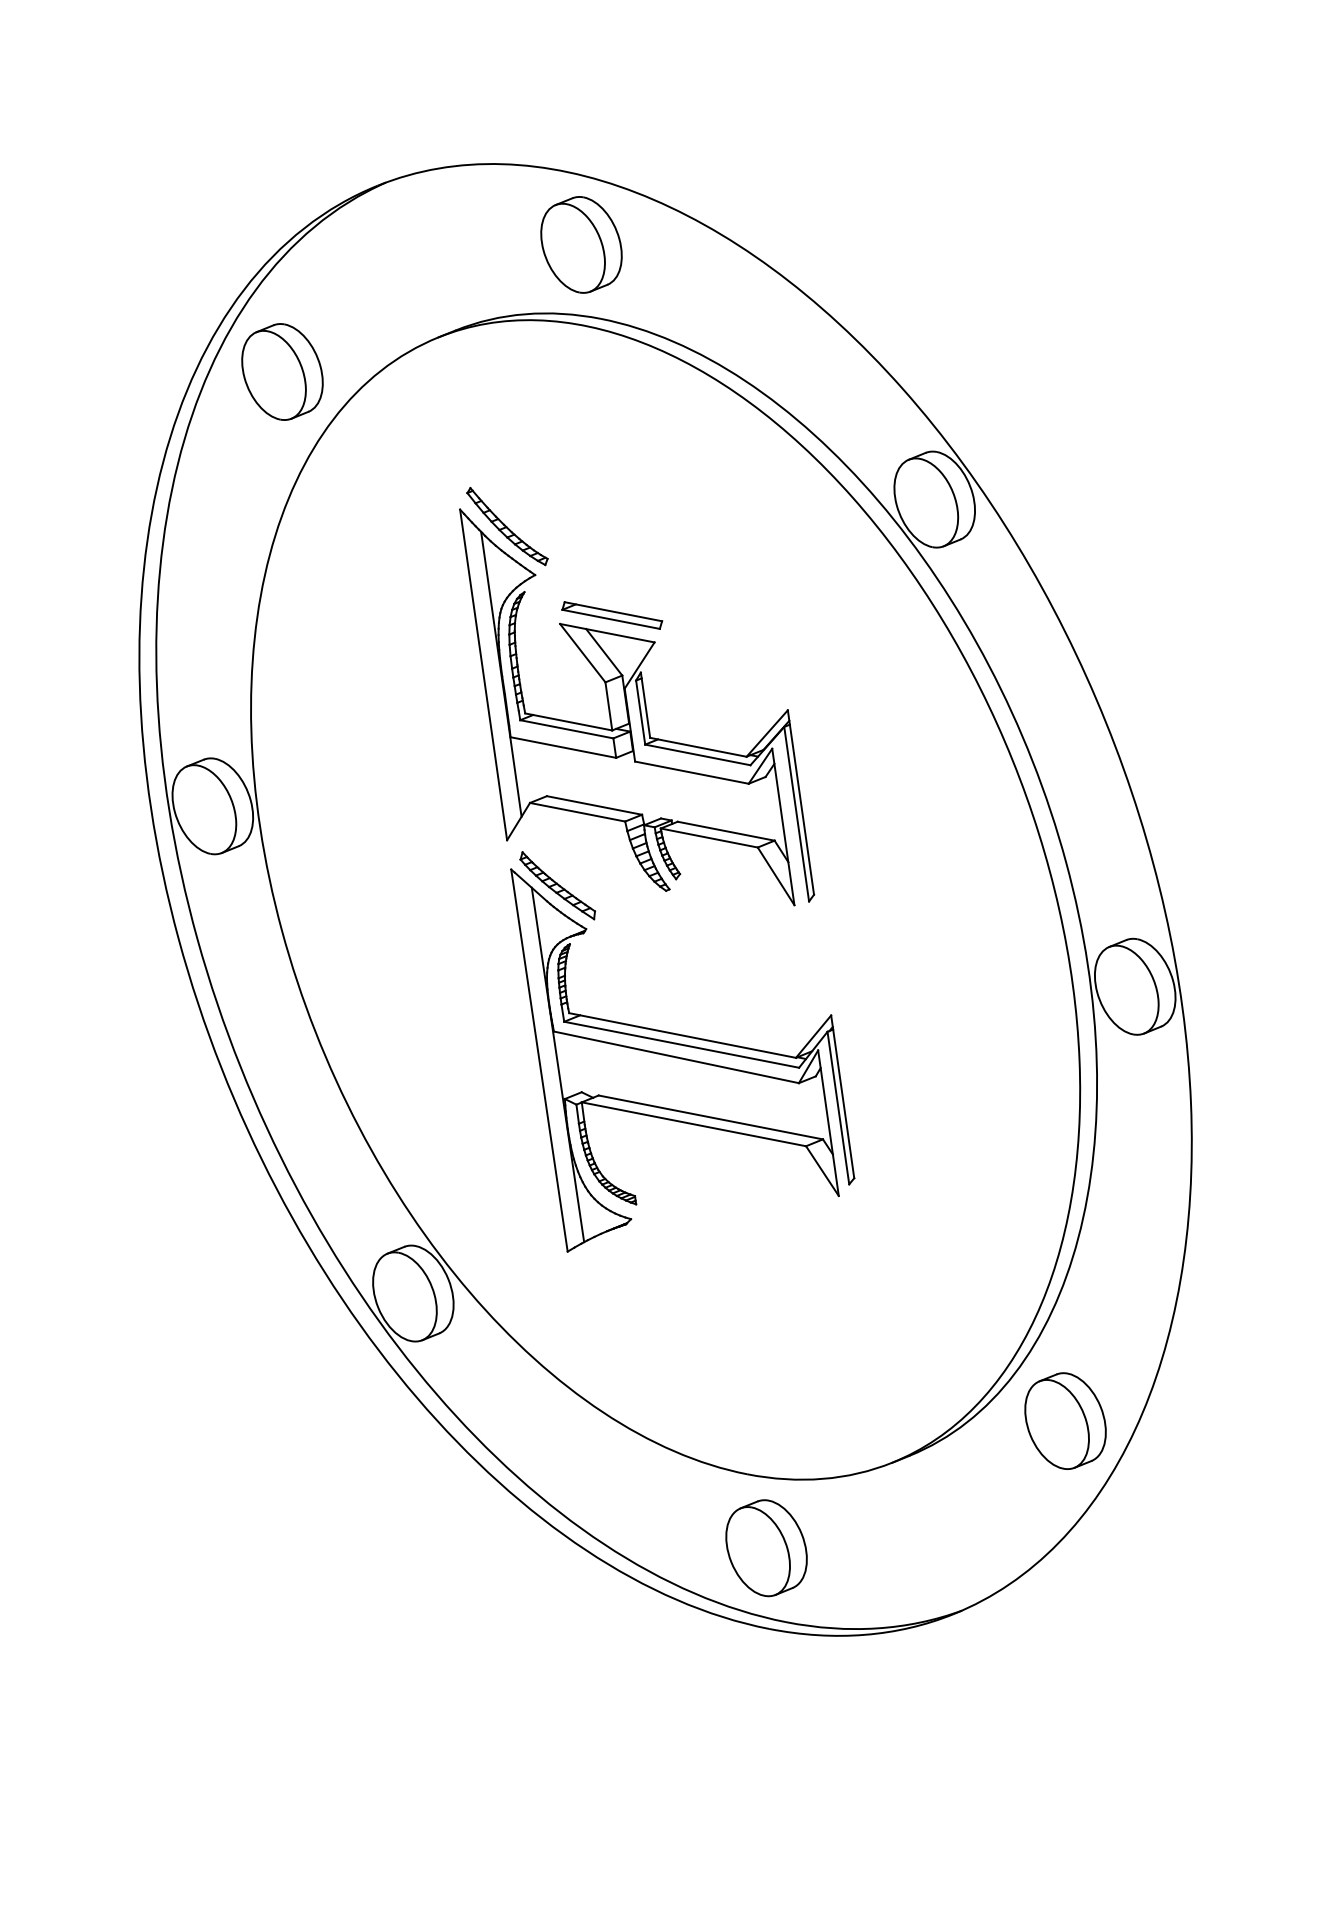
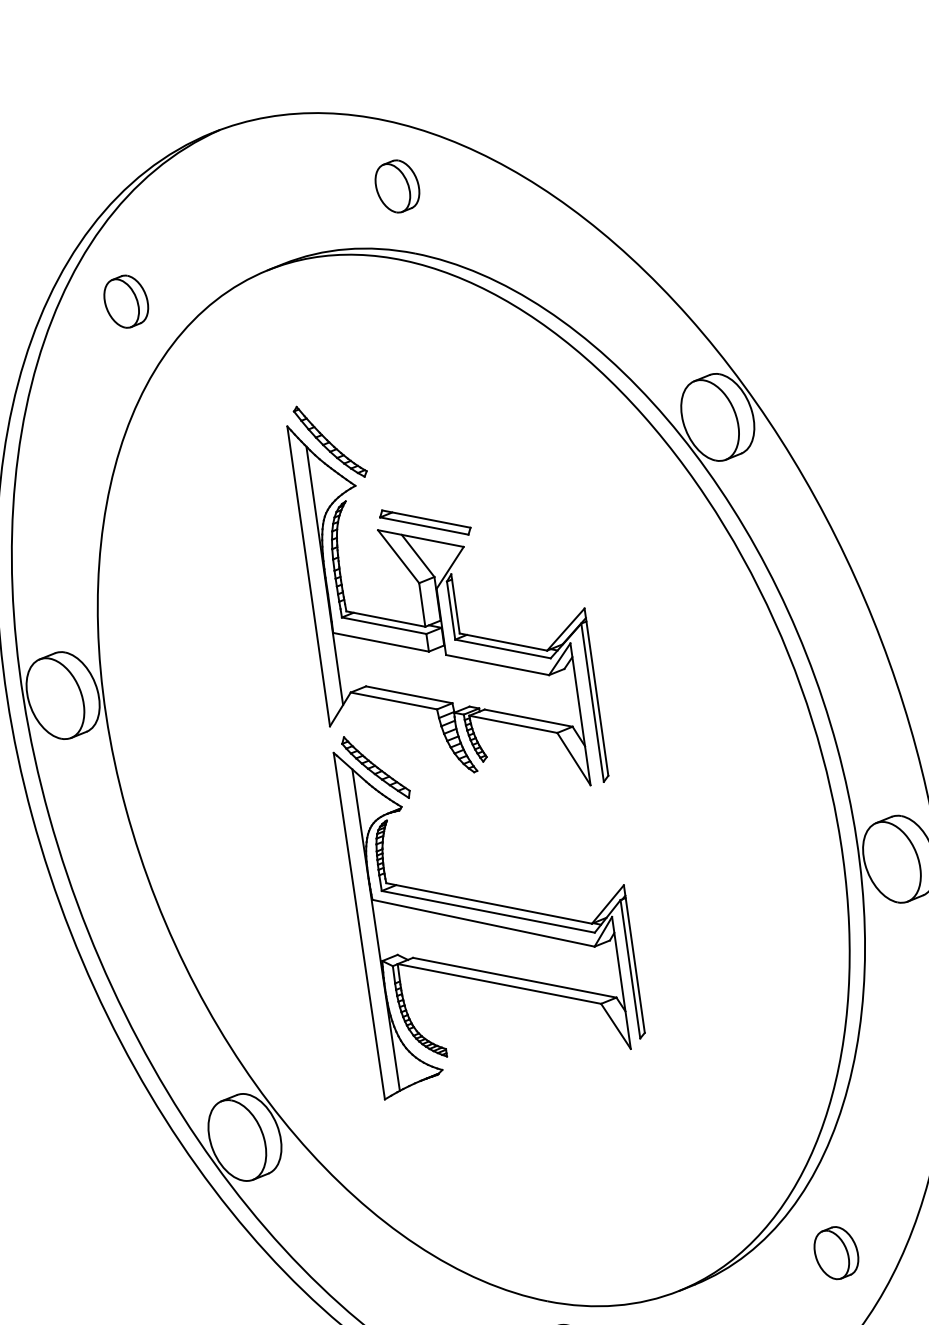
part: (581, 244) -> (397, 186), size x0.6
part: (282, 371) -> (126, 301), size x0.6
part: (1065, 1420) -> (836, 1252), size x0.6

